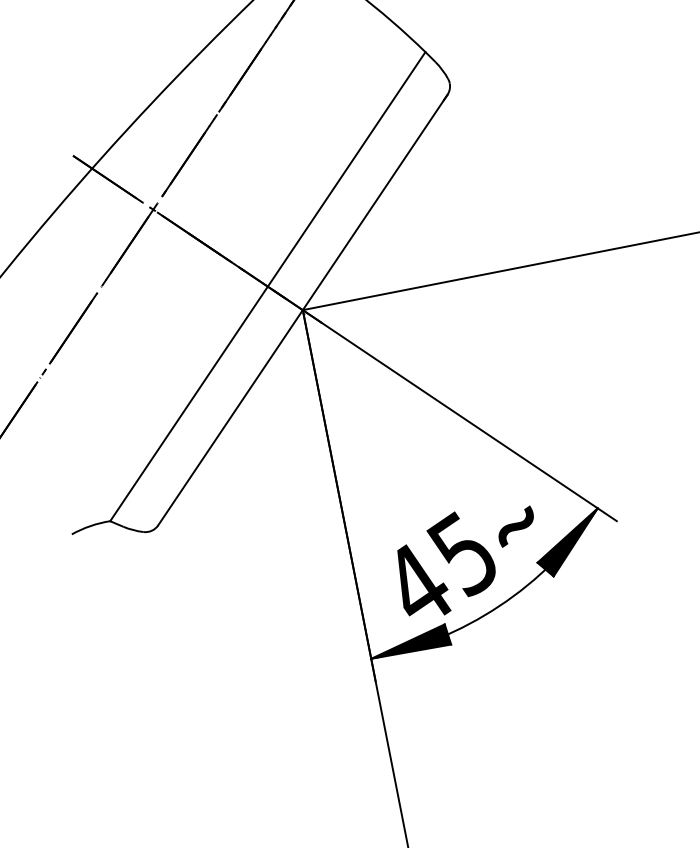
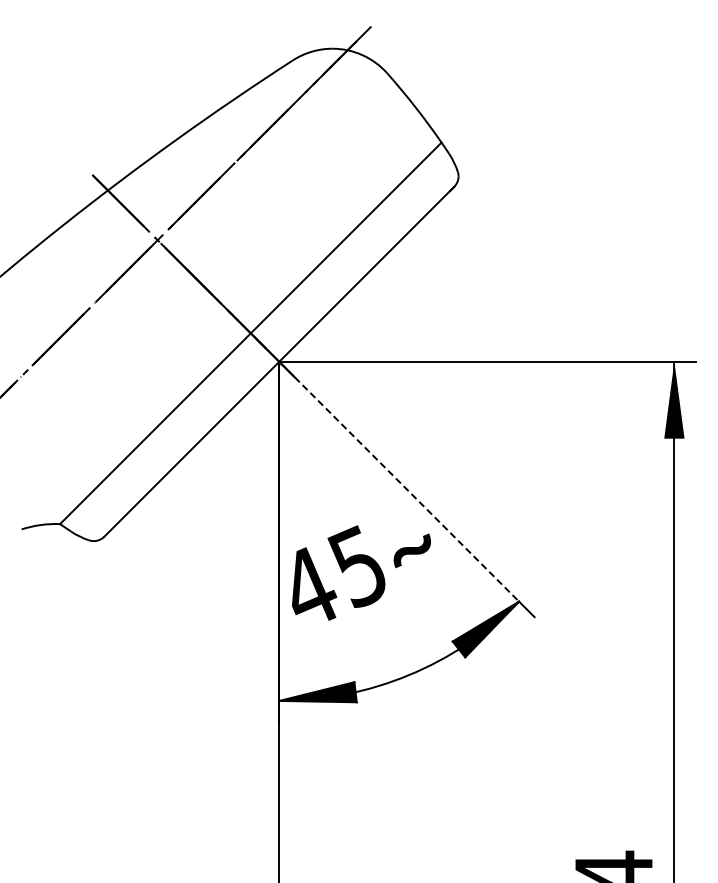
line: (459, 415) -> (406, 489), solid -> dashed
text: (468, 559) -> (361, 572), moved

